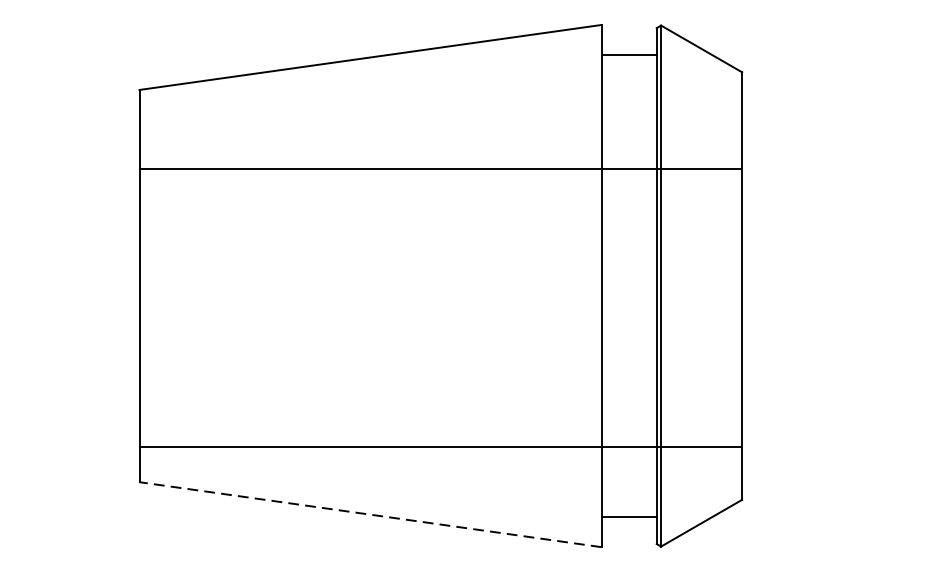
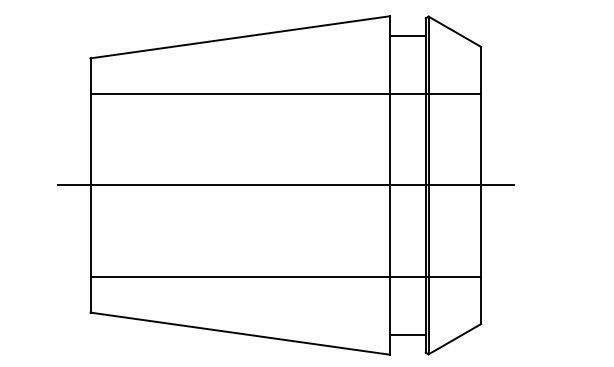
line: (440, 168) -> (285, 94), moved
line: (440, 286) -> (285, 185), added
line: (440, 446) -> (285, 276), moved
line: (369, 514) -> (239, 333), dashed -> solid

